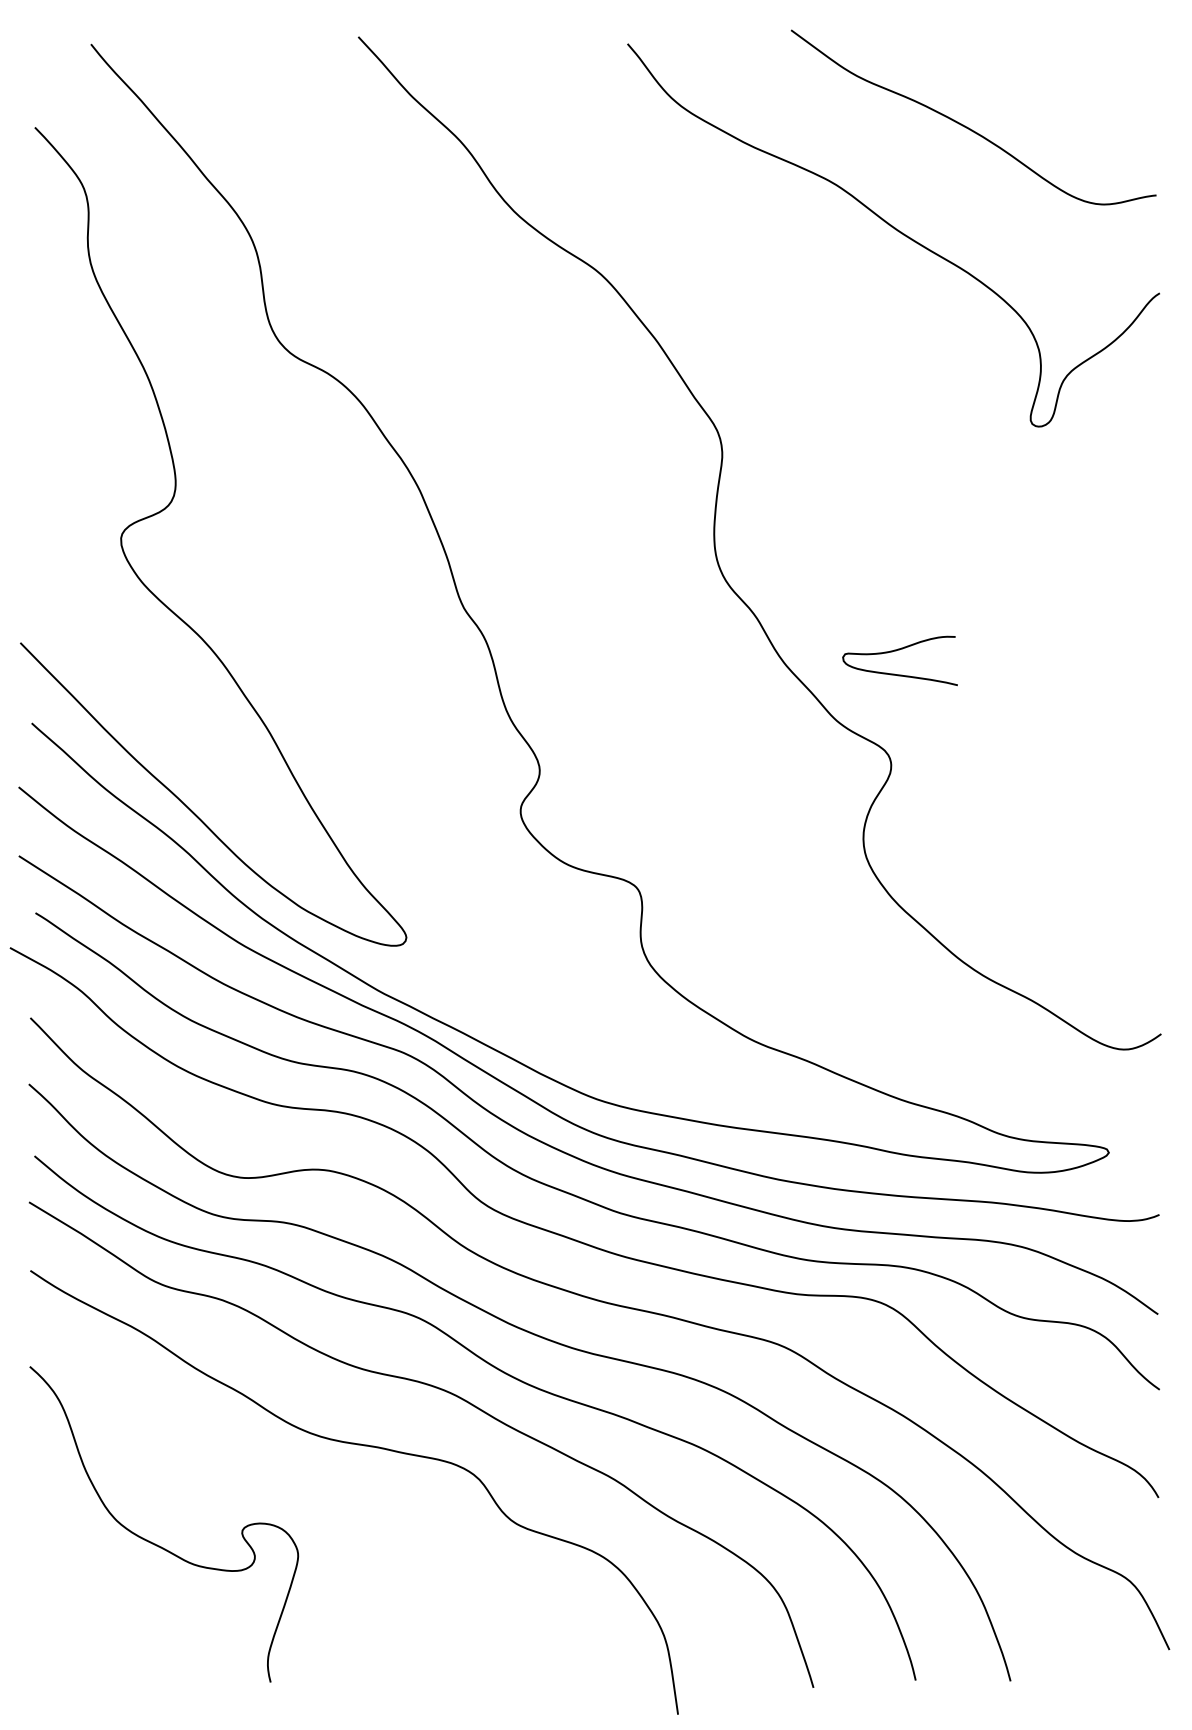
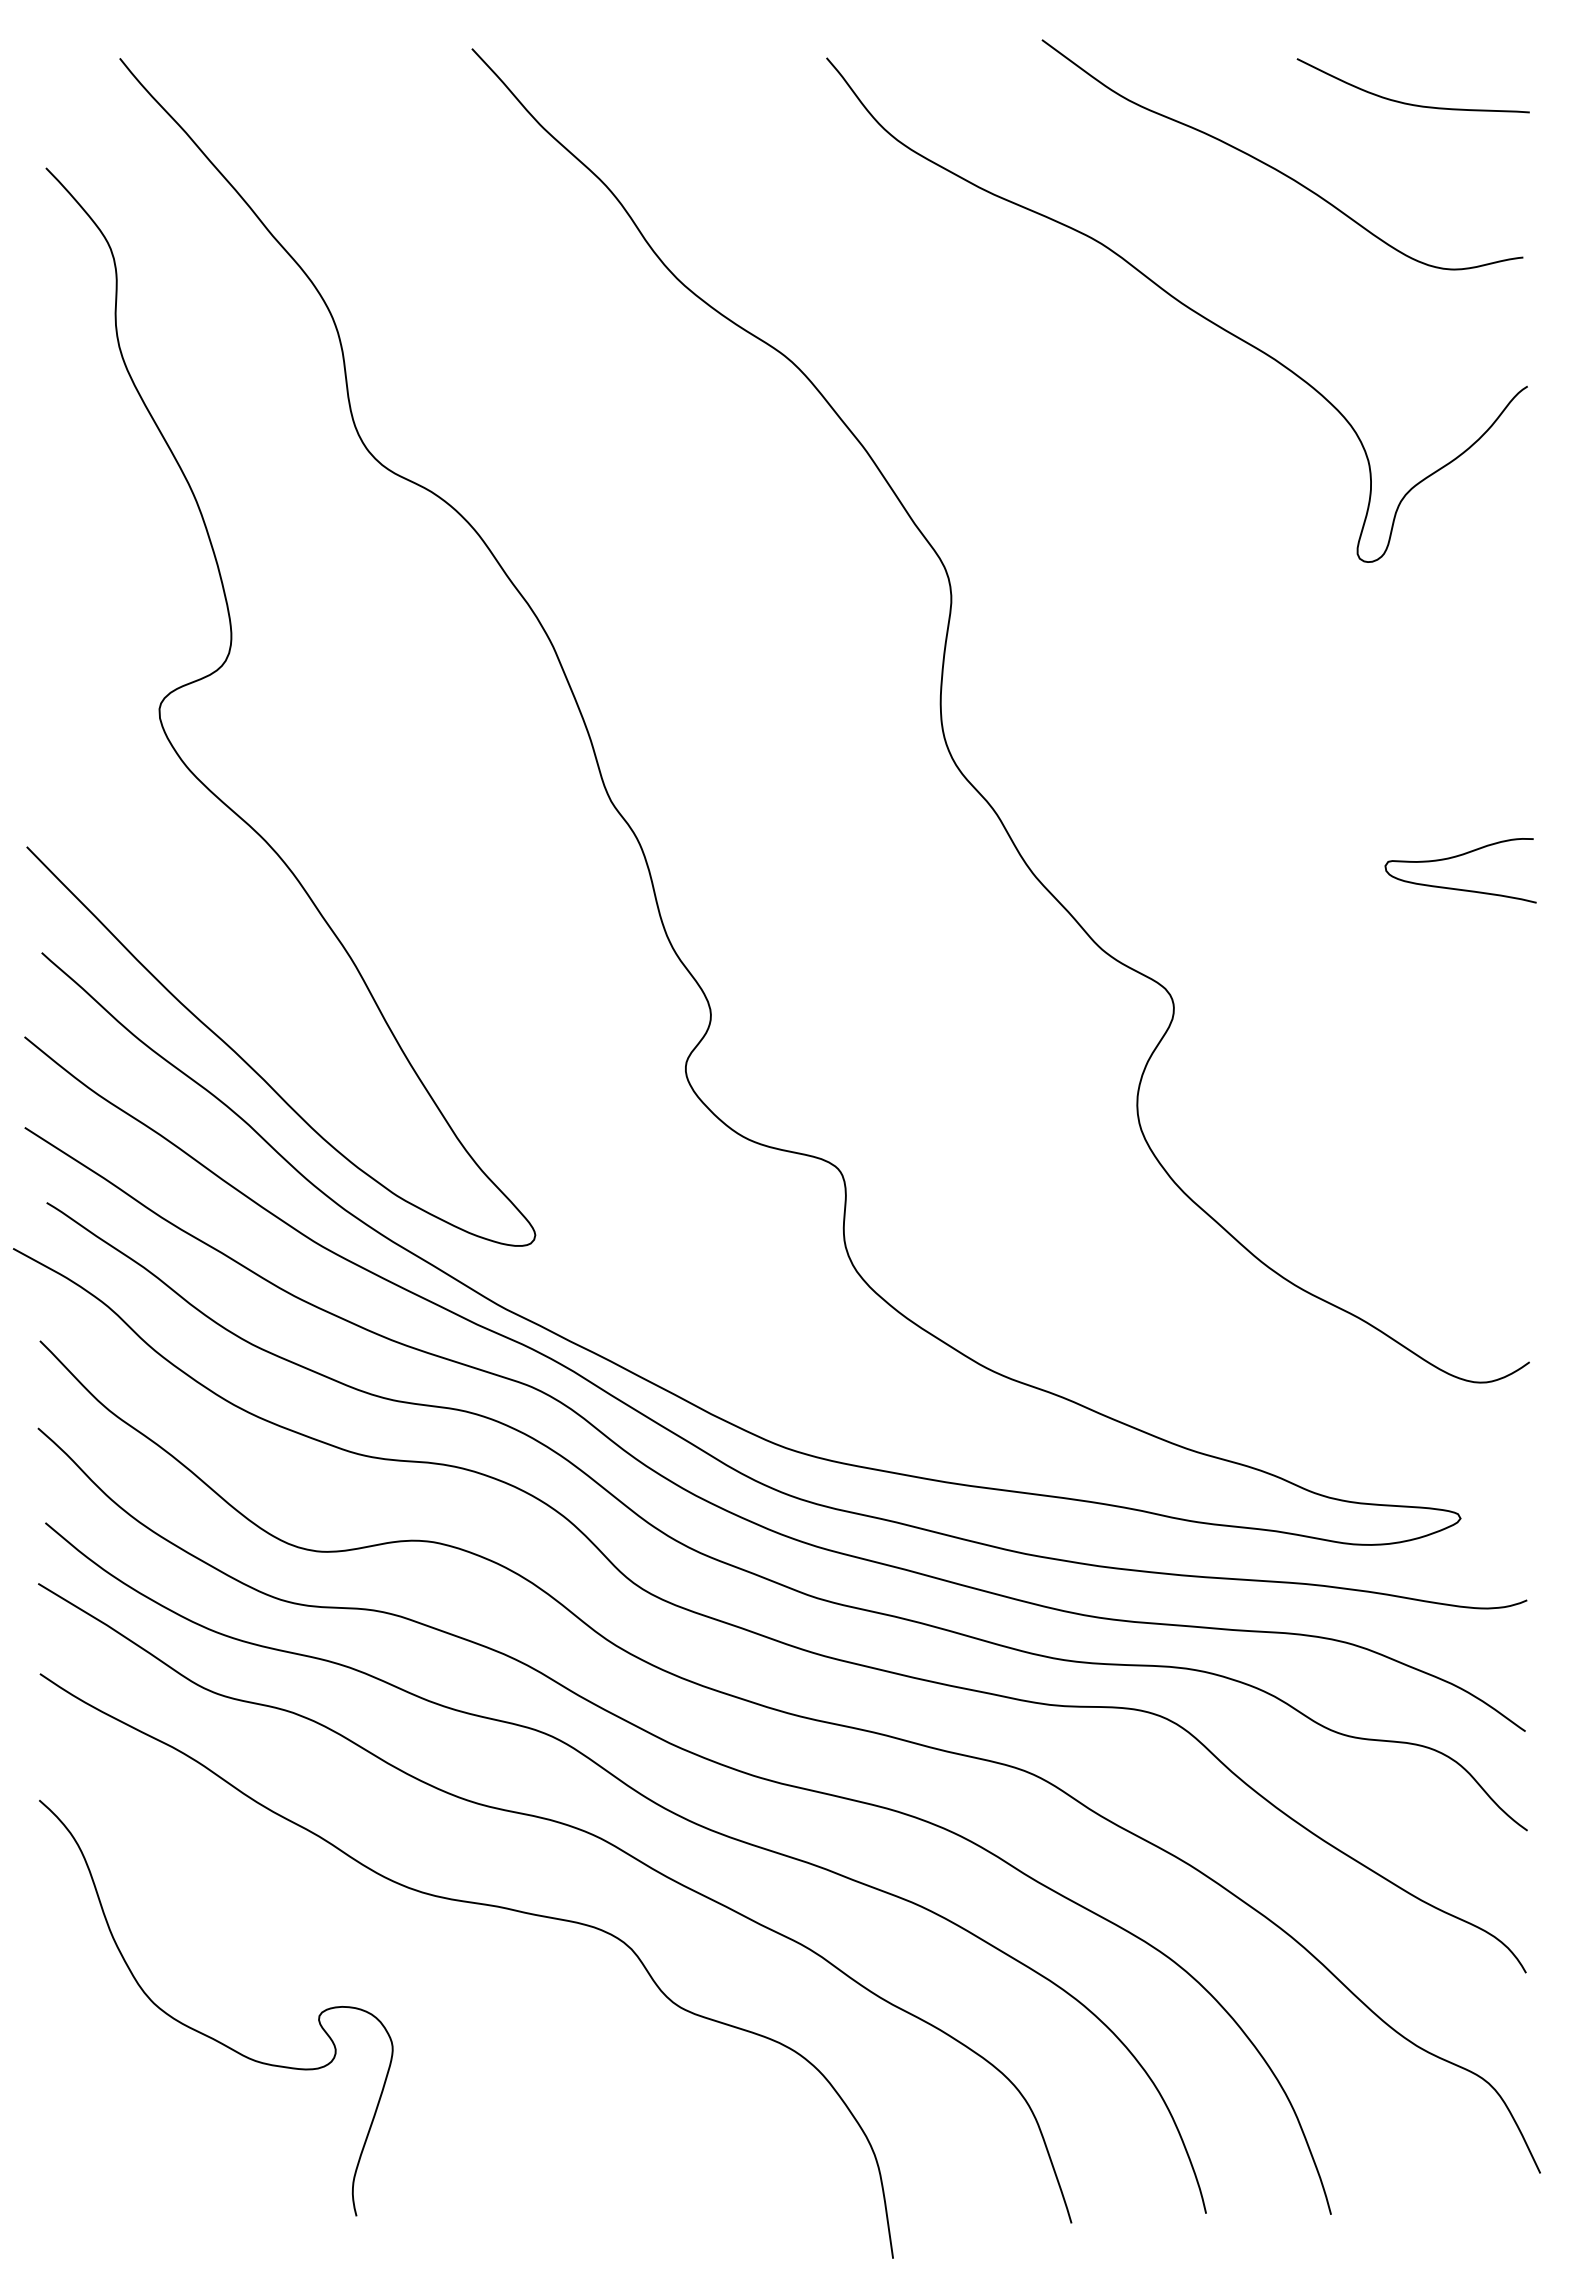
curve: (1067, 77) -> (1406, 102), added
curve: (897, 650) -> (1456, 857), moved

